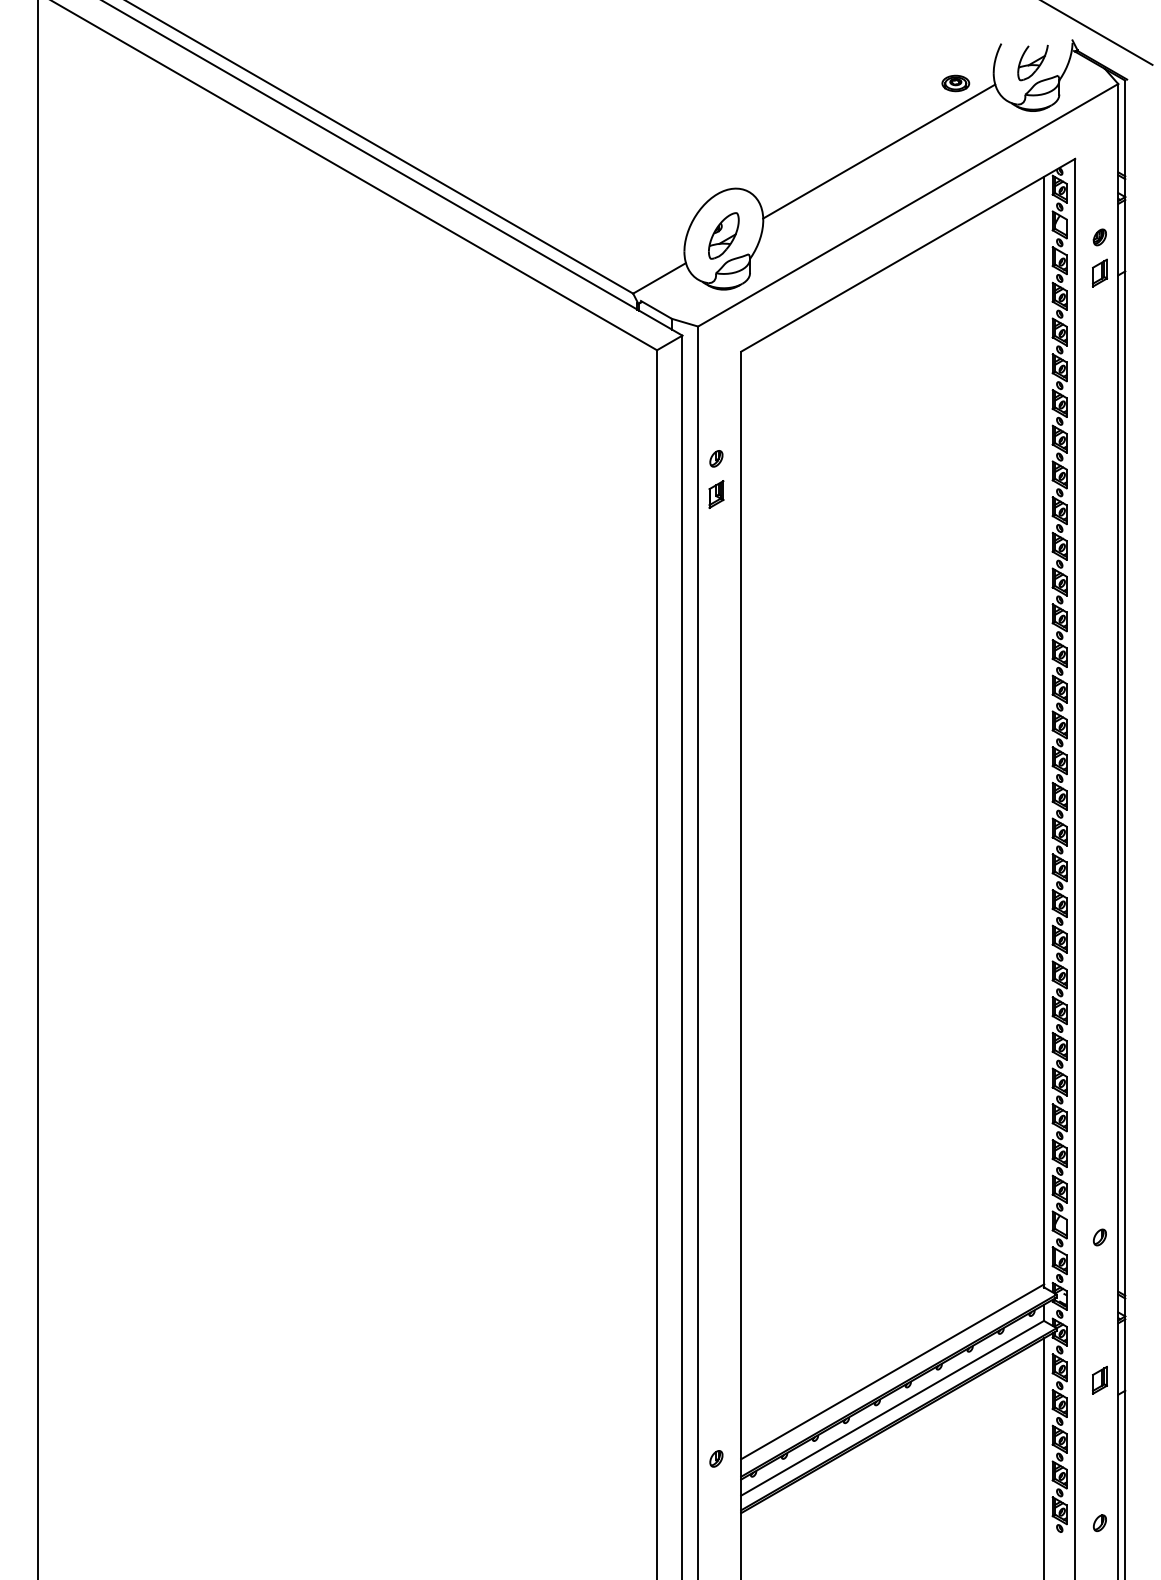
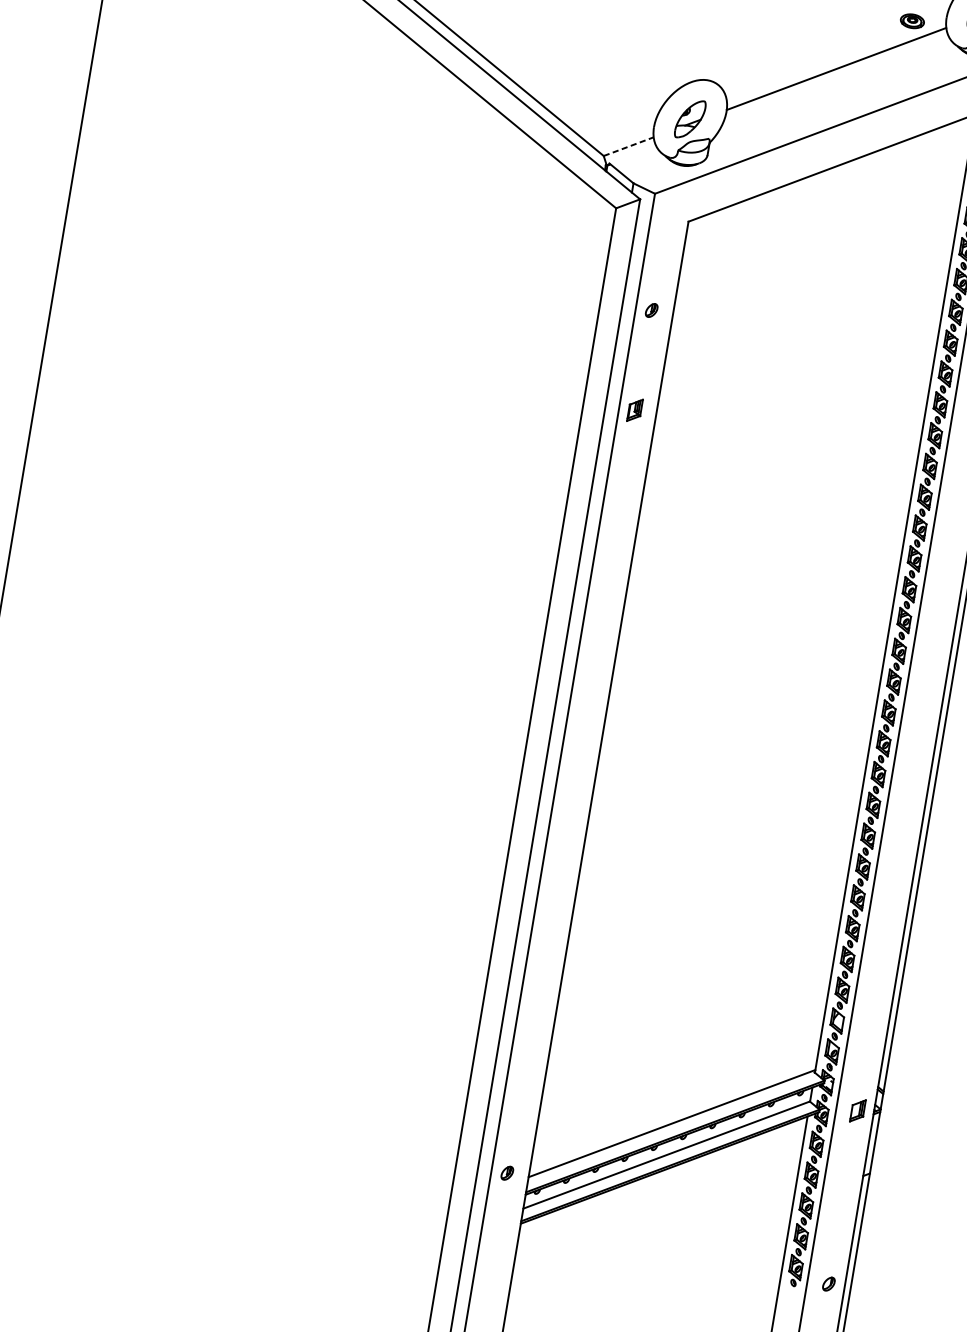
line: (660, 278) -> (629, 146), solid -> dashed
part: (716, 494) -> (635, 410), moved
part: (1099, 1237) -> (869, 1037), removed
part: (1099, 1380) -> (857, 1110), moved

